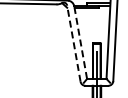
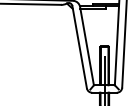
line: (80, 42) -> (86, 45), dashed -> solid
line: (73, 43) -> (79, 47), dashed -> solid

